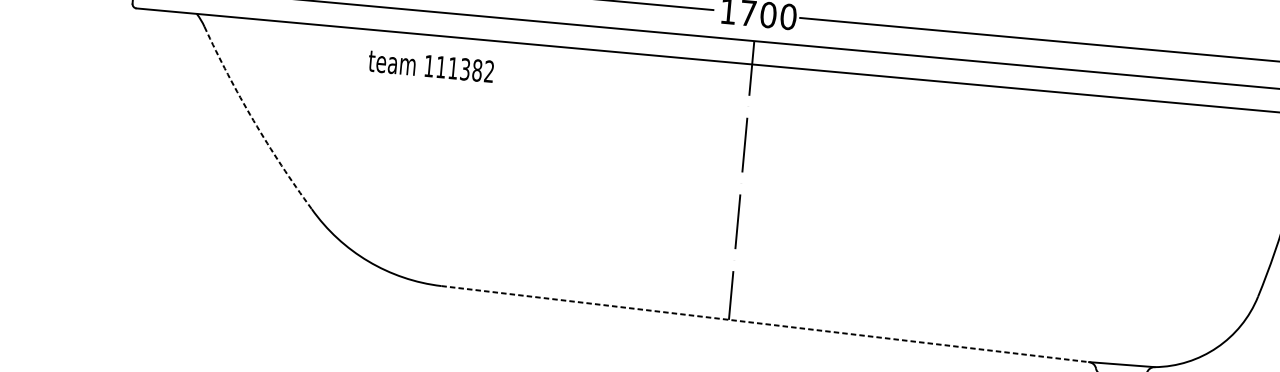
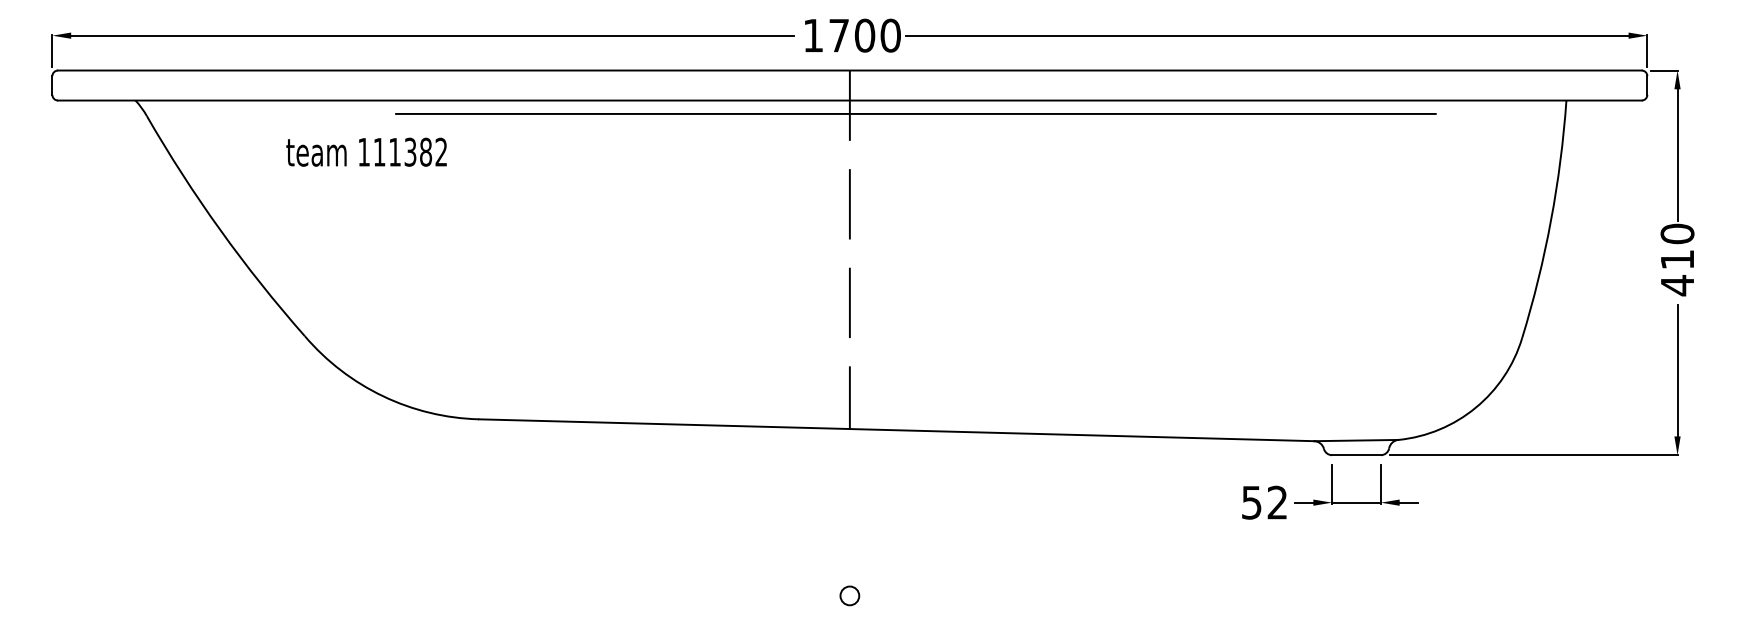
text: (431, 65) -> (366, 151), moved
line: (802, 79) -> (915, 113), added
arc: (253, 120) -> (220, 230), dashed -> solid
line: (765, 324) -> (896, 430), dashed -> solid

